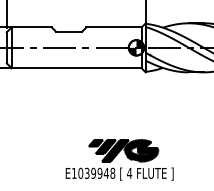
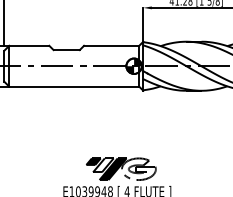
fill: (105, 147) -> (103, 165), removed
fill: (140, 151) -> (138, 169), removed

